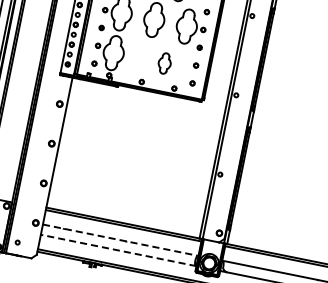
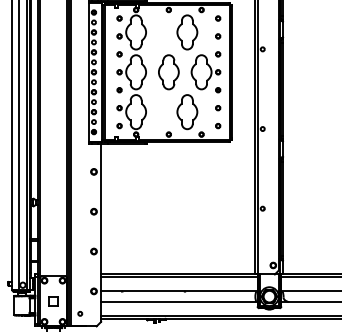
part: (164, 63) -> (187, 112), size x1.67
line: (120, 240) -> (179, 291), dashed -> solid
line: (117, 250) -> (178, 301), dashed -> solid

